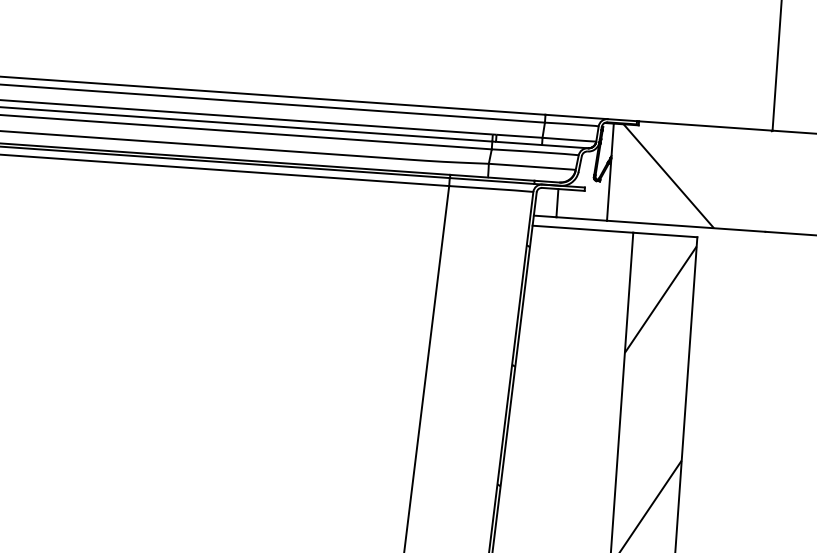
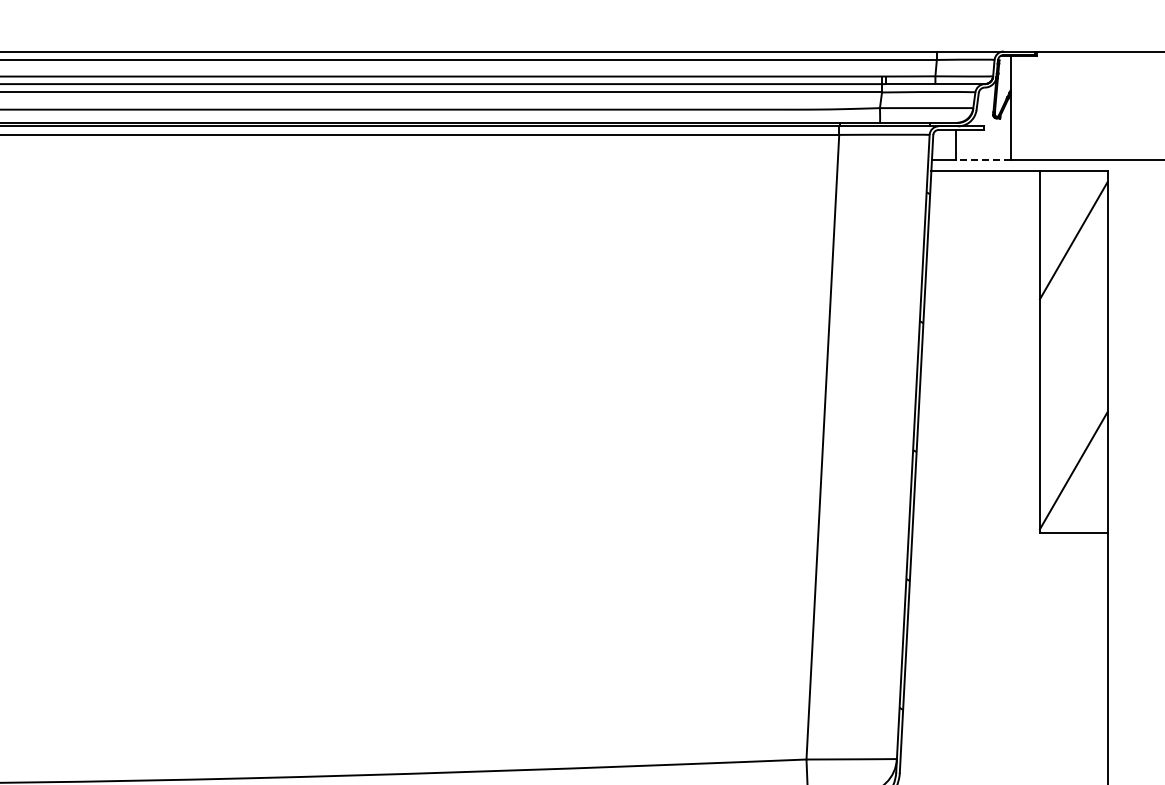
hatch: (669, 175) -> (1073, 107), removed
line: (580, 219) -> (982, 160), solid -> dashed

